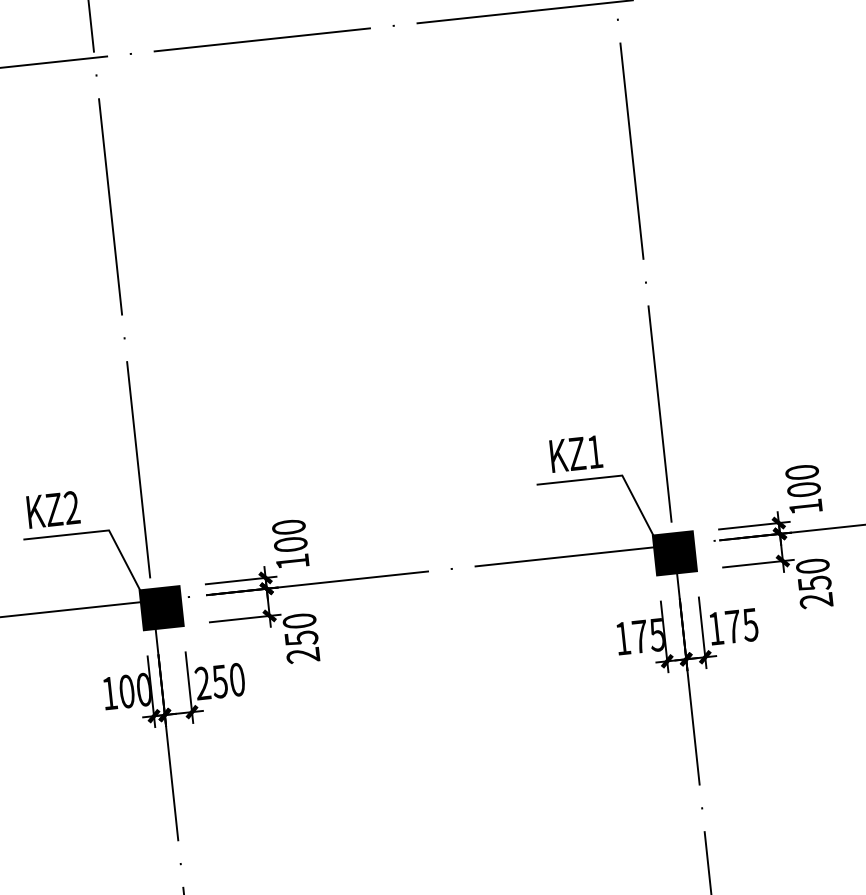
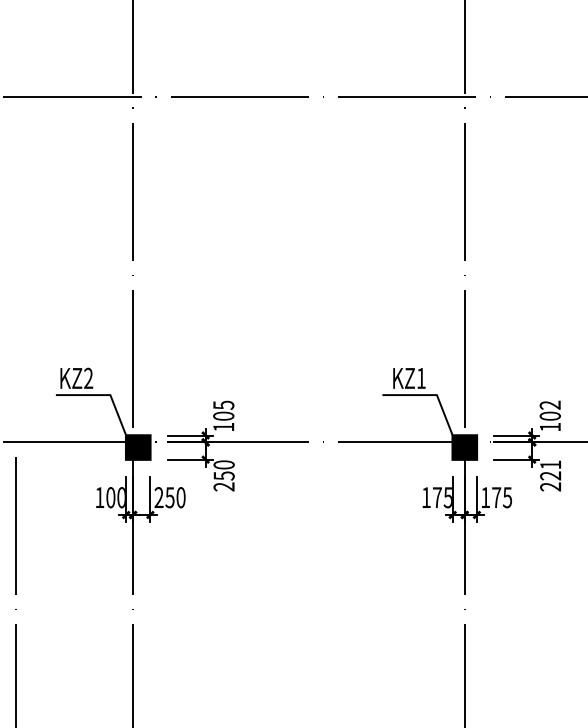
text: (800, 471) -> (549, 404), 100 -> 102
text: (288, 526) -> (223, 404), 100 -> 105
text: (813, 574) -> (550, 470), 250 -> 221

